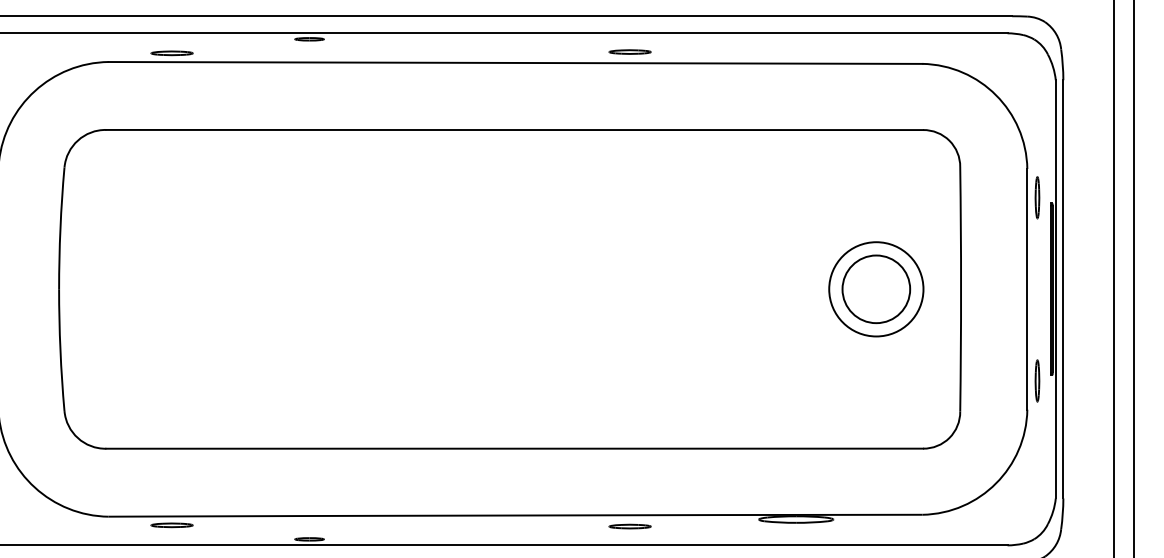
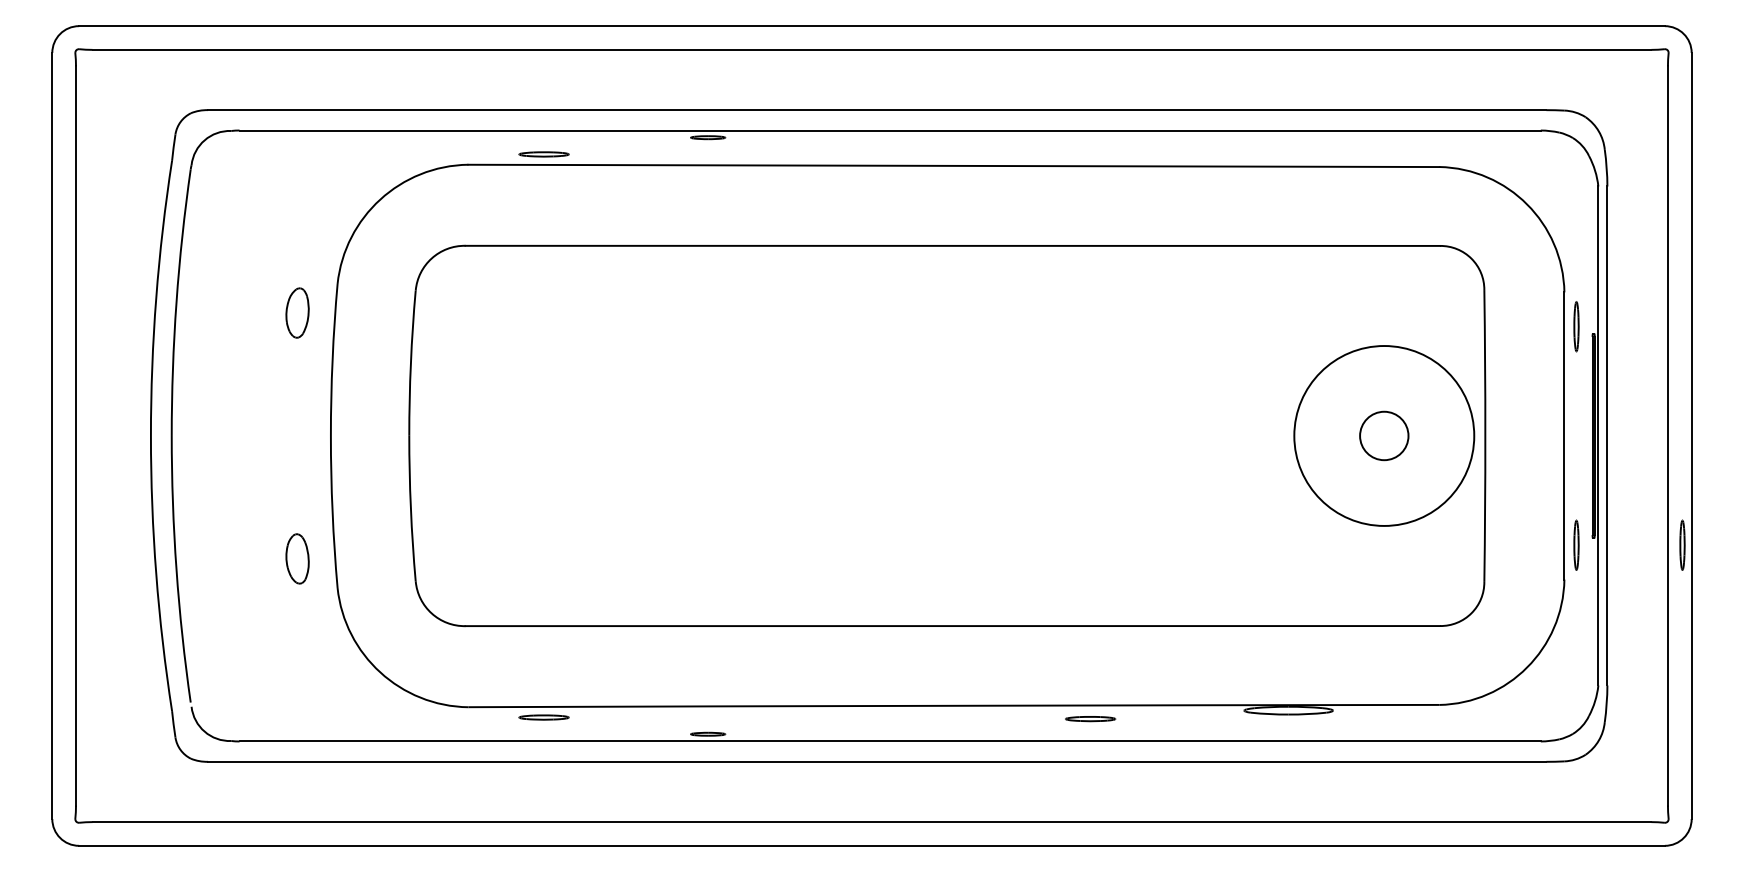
part: (630, 51) -> (1090, 152), removed
circle: (875, 288) -> (1383, 435), size x0.6
circle: (876, 288) -> (1384, 435), size x1.6
part: (1126, 380) -> (1682, 544), added

